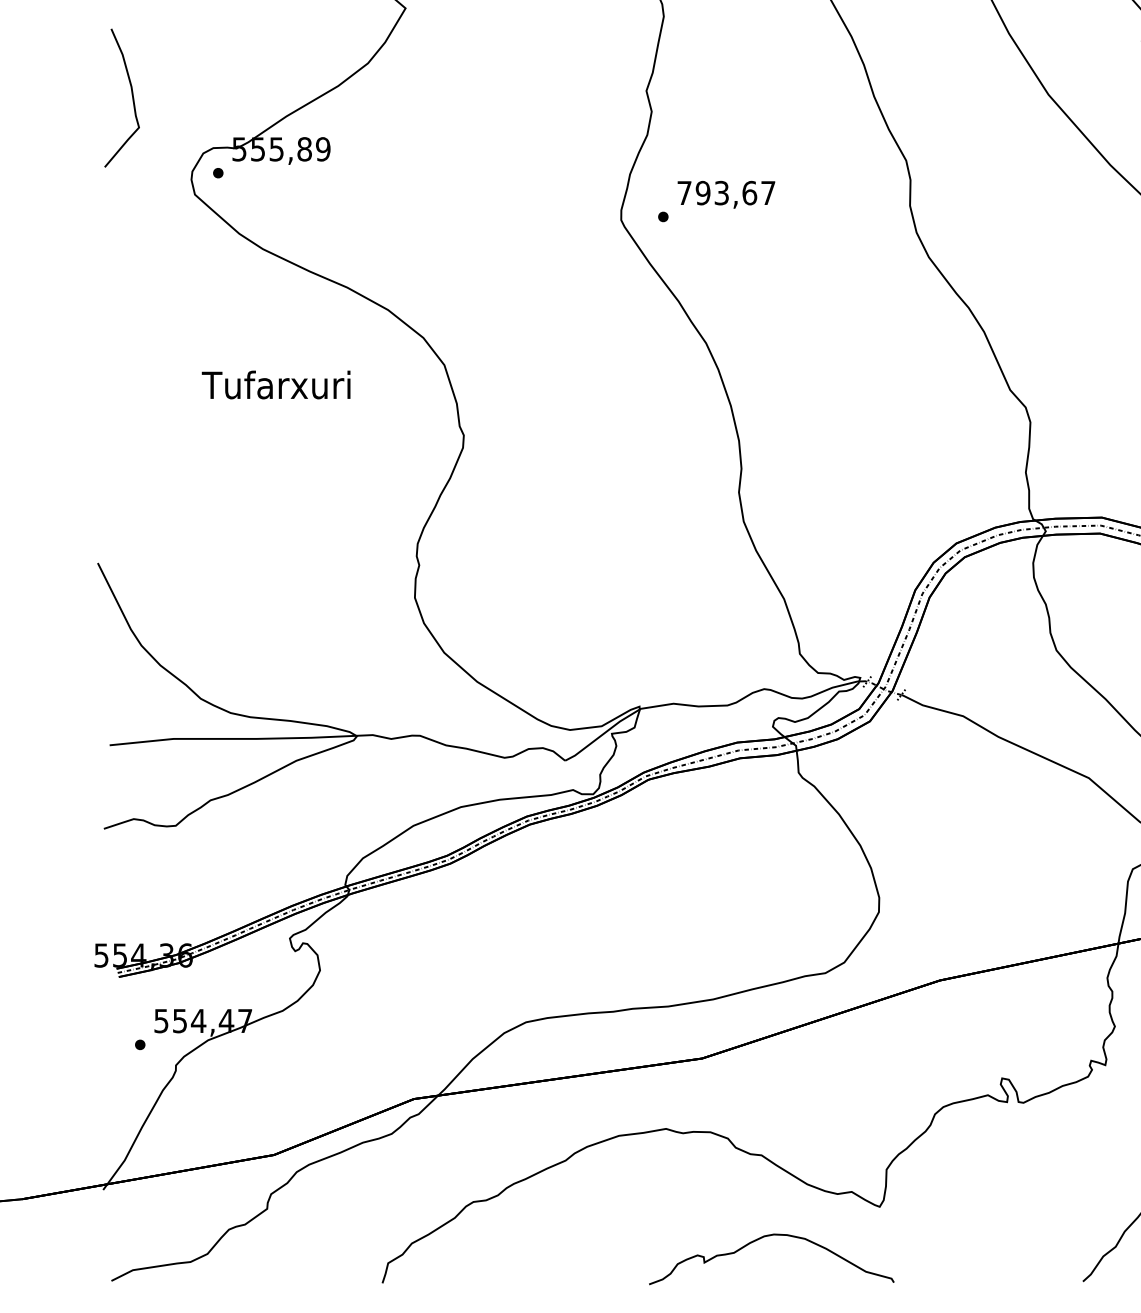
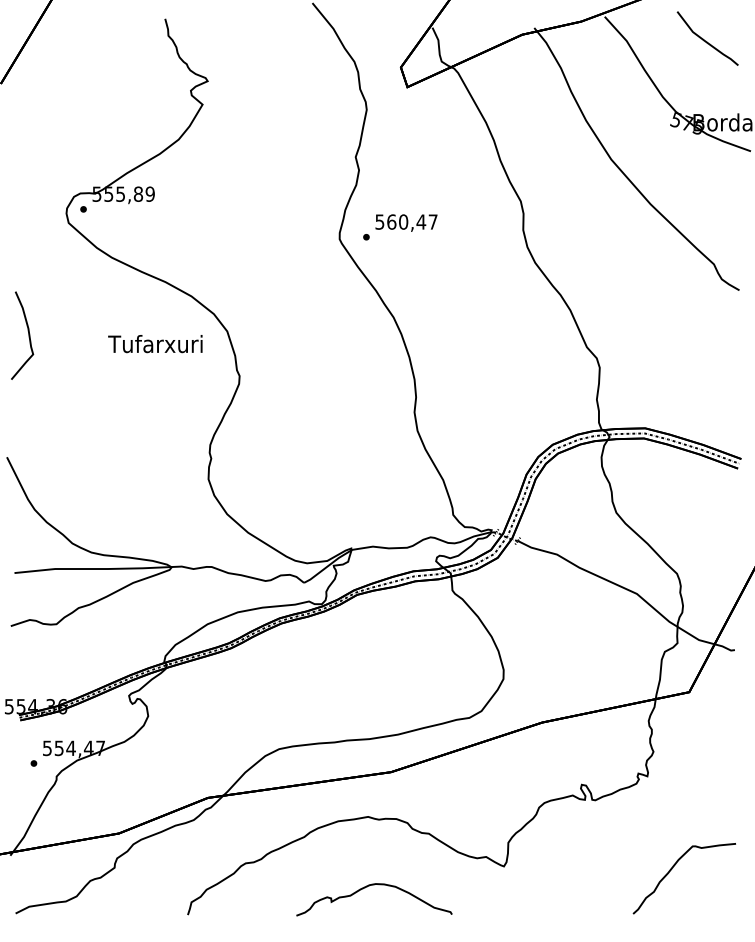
curve: (131, 97) -> (28, 335), moved
text: (716, 192) -> (400, 221), 793,67 -> 560,47
text: (276, 385) -> (155, 344), moved
curve: (760, 1239) -> (367, 887), moved

